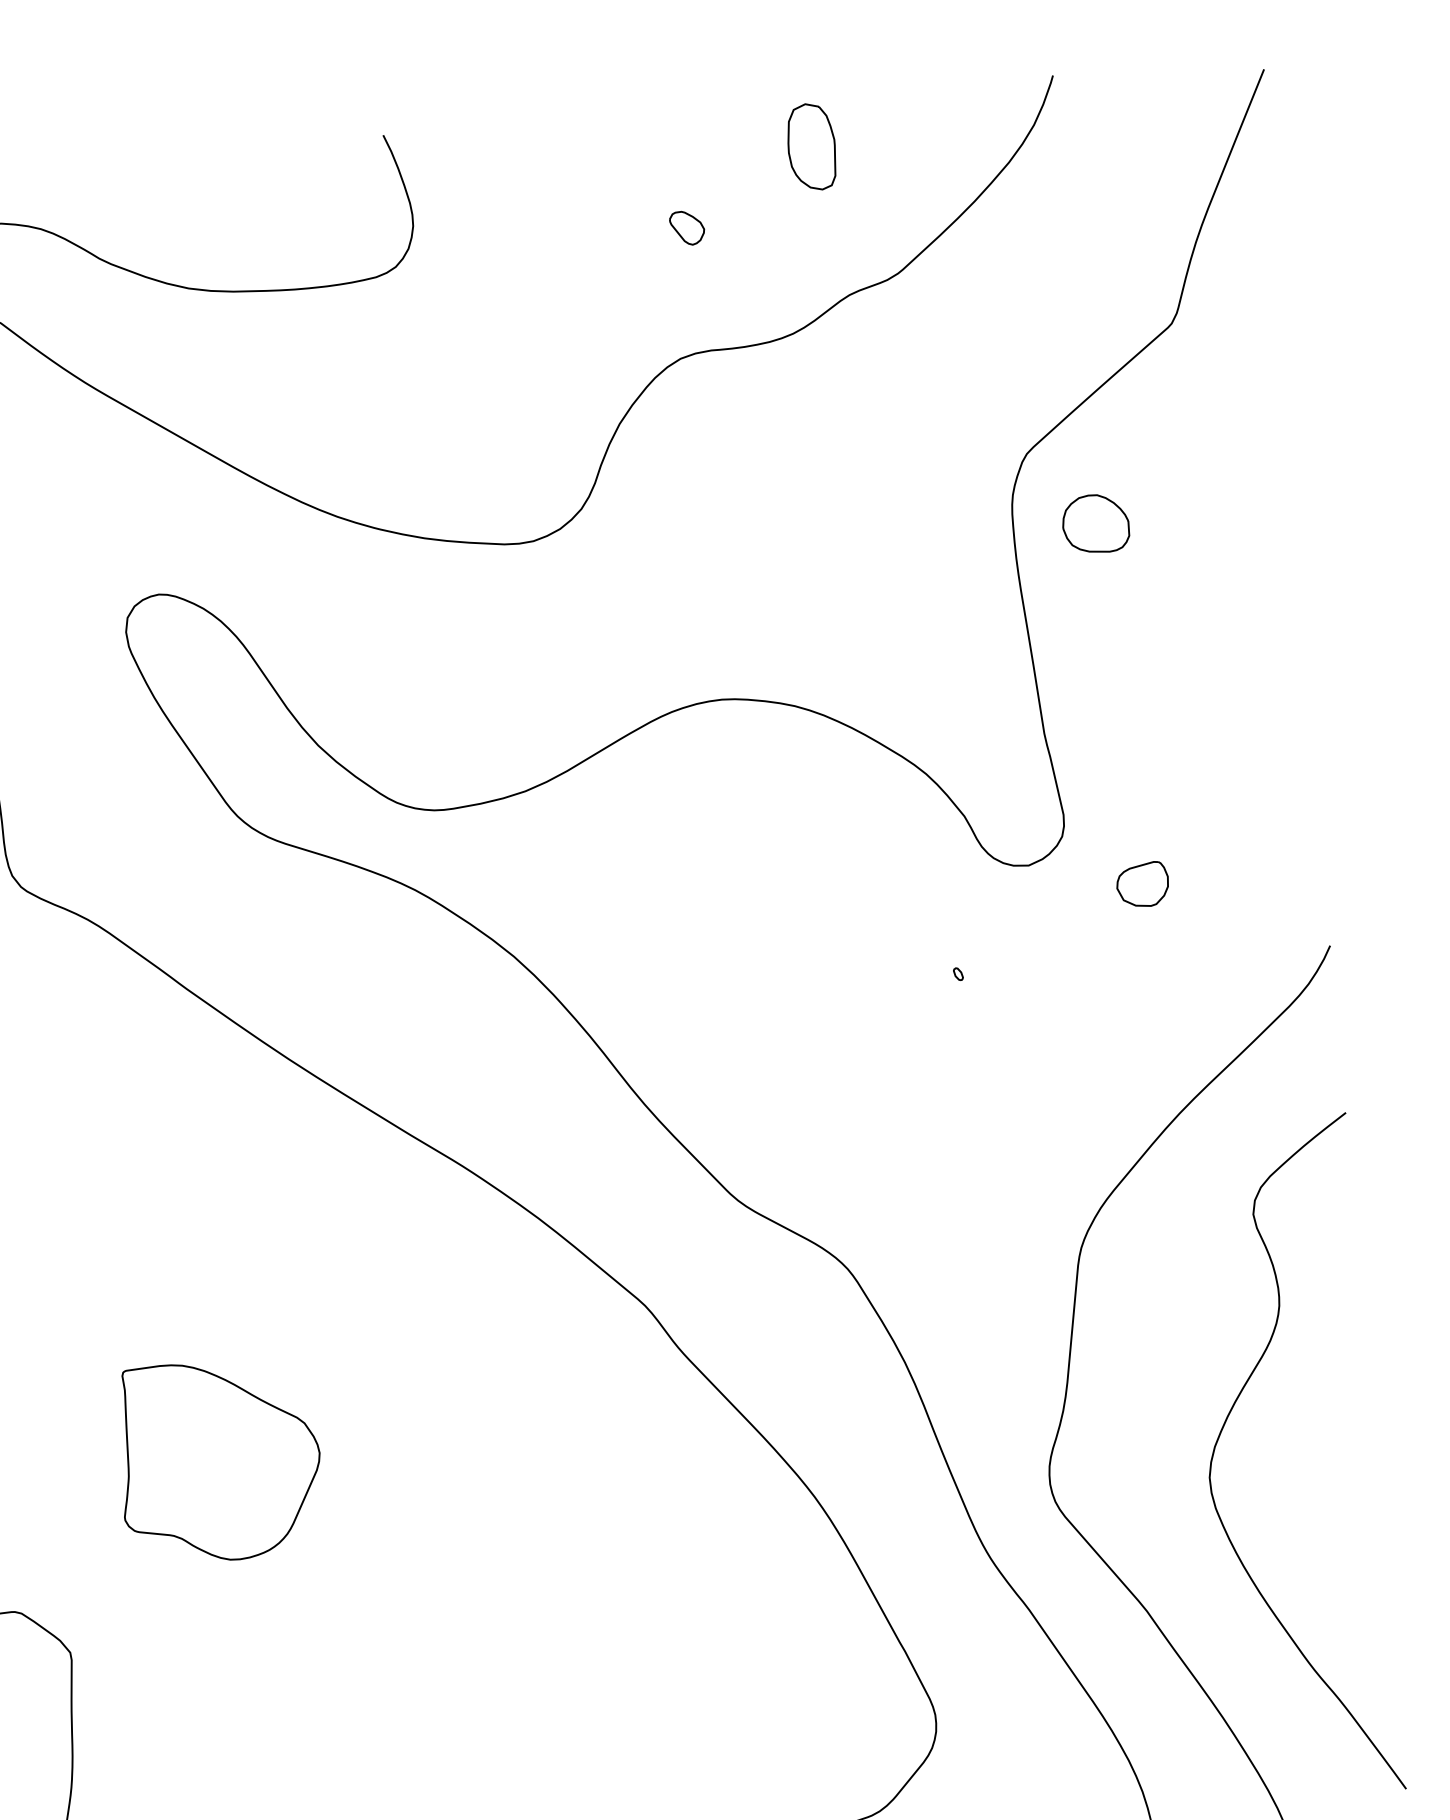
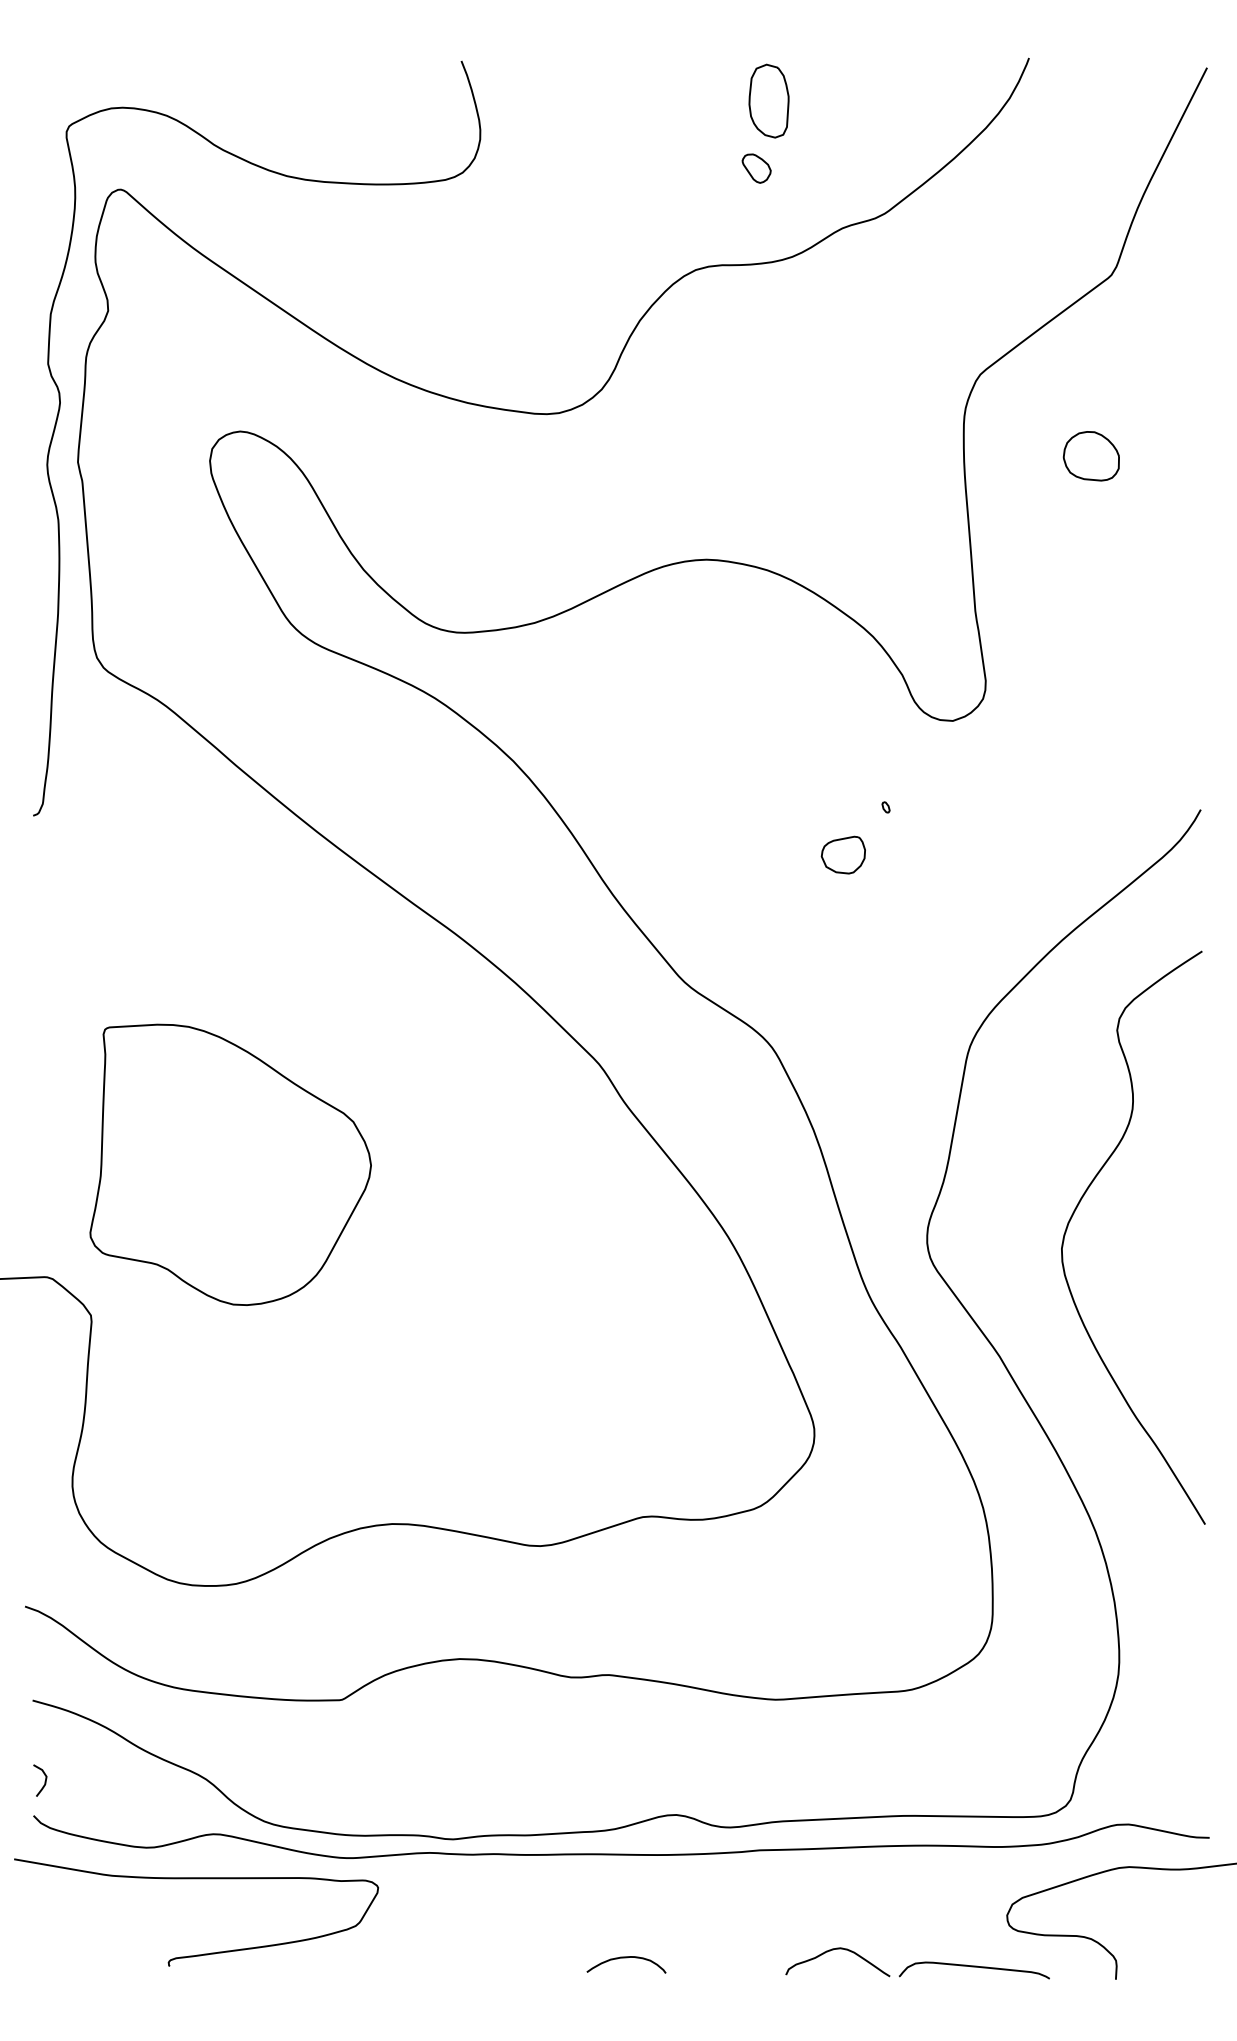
part: (810, 146) -> (768, 100), moved
part: (687, 228) -> (756, 168), moved
part: (1094, 524) -> (1090, 456), moved
part: (1141, 884) -> (842, 854), moved
part: (220, 1460) -> (230, 1164), size x1.67

